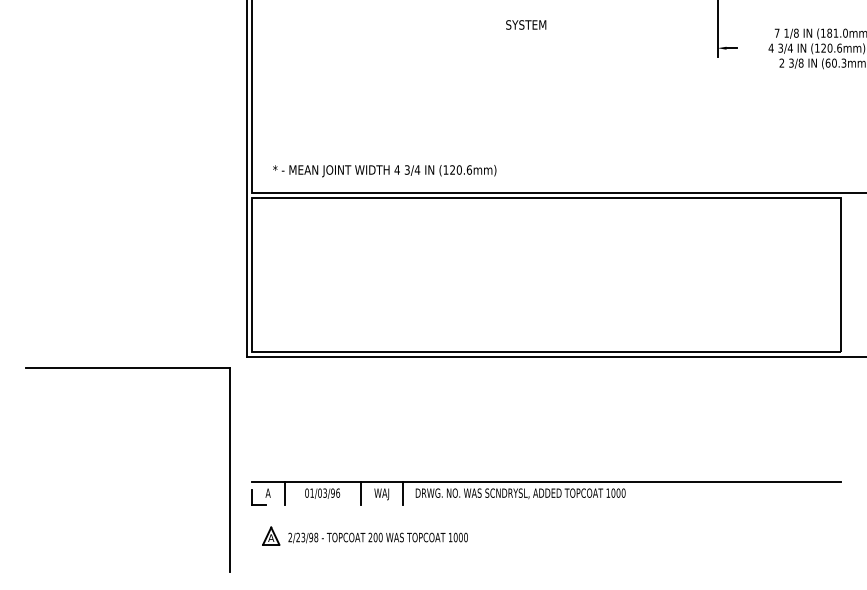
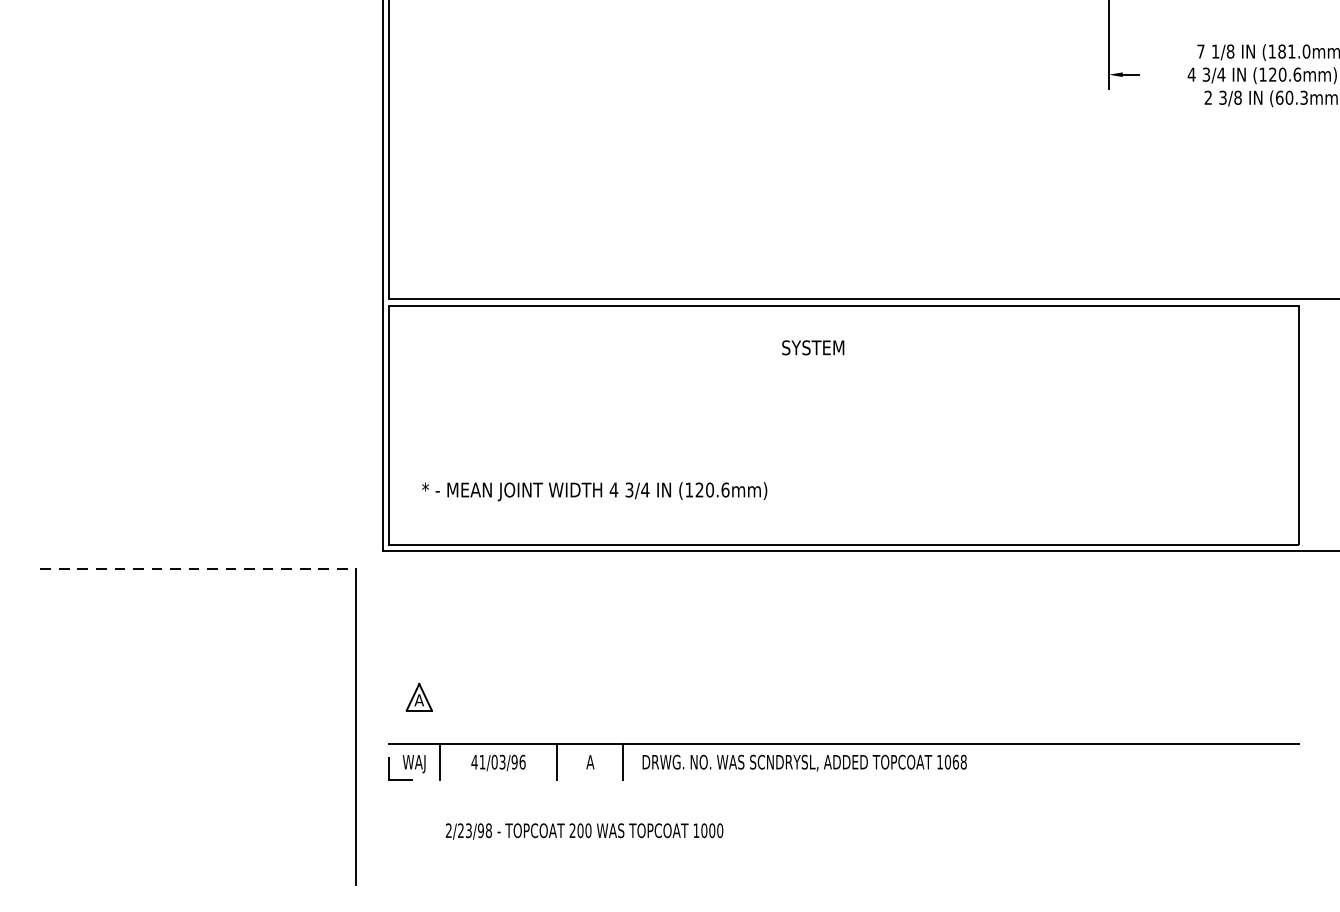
text: (526, 24) -> (813, 347), moved
text: (384, 171) -> (594, 492), moved
line: (127, 368) -> (197, 569), solid -> dashed
text: (307, 492) -> (475, 761), 01/03/96 -> 41/03/96
text: (620, 492) -> (958, 761), 1000 -> 1068
text: (267, 494) -> (413, 764), A -> WAJ
text: (381, 494) -> (589, 764), WAJ -> A
part: (271, 535) -> (419, 696), moved

